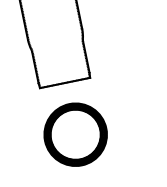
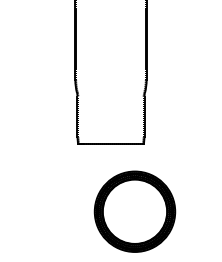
part: (75, 134) -> (134, 211), moved

